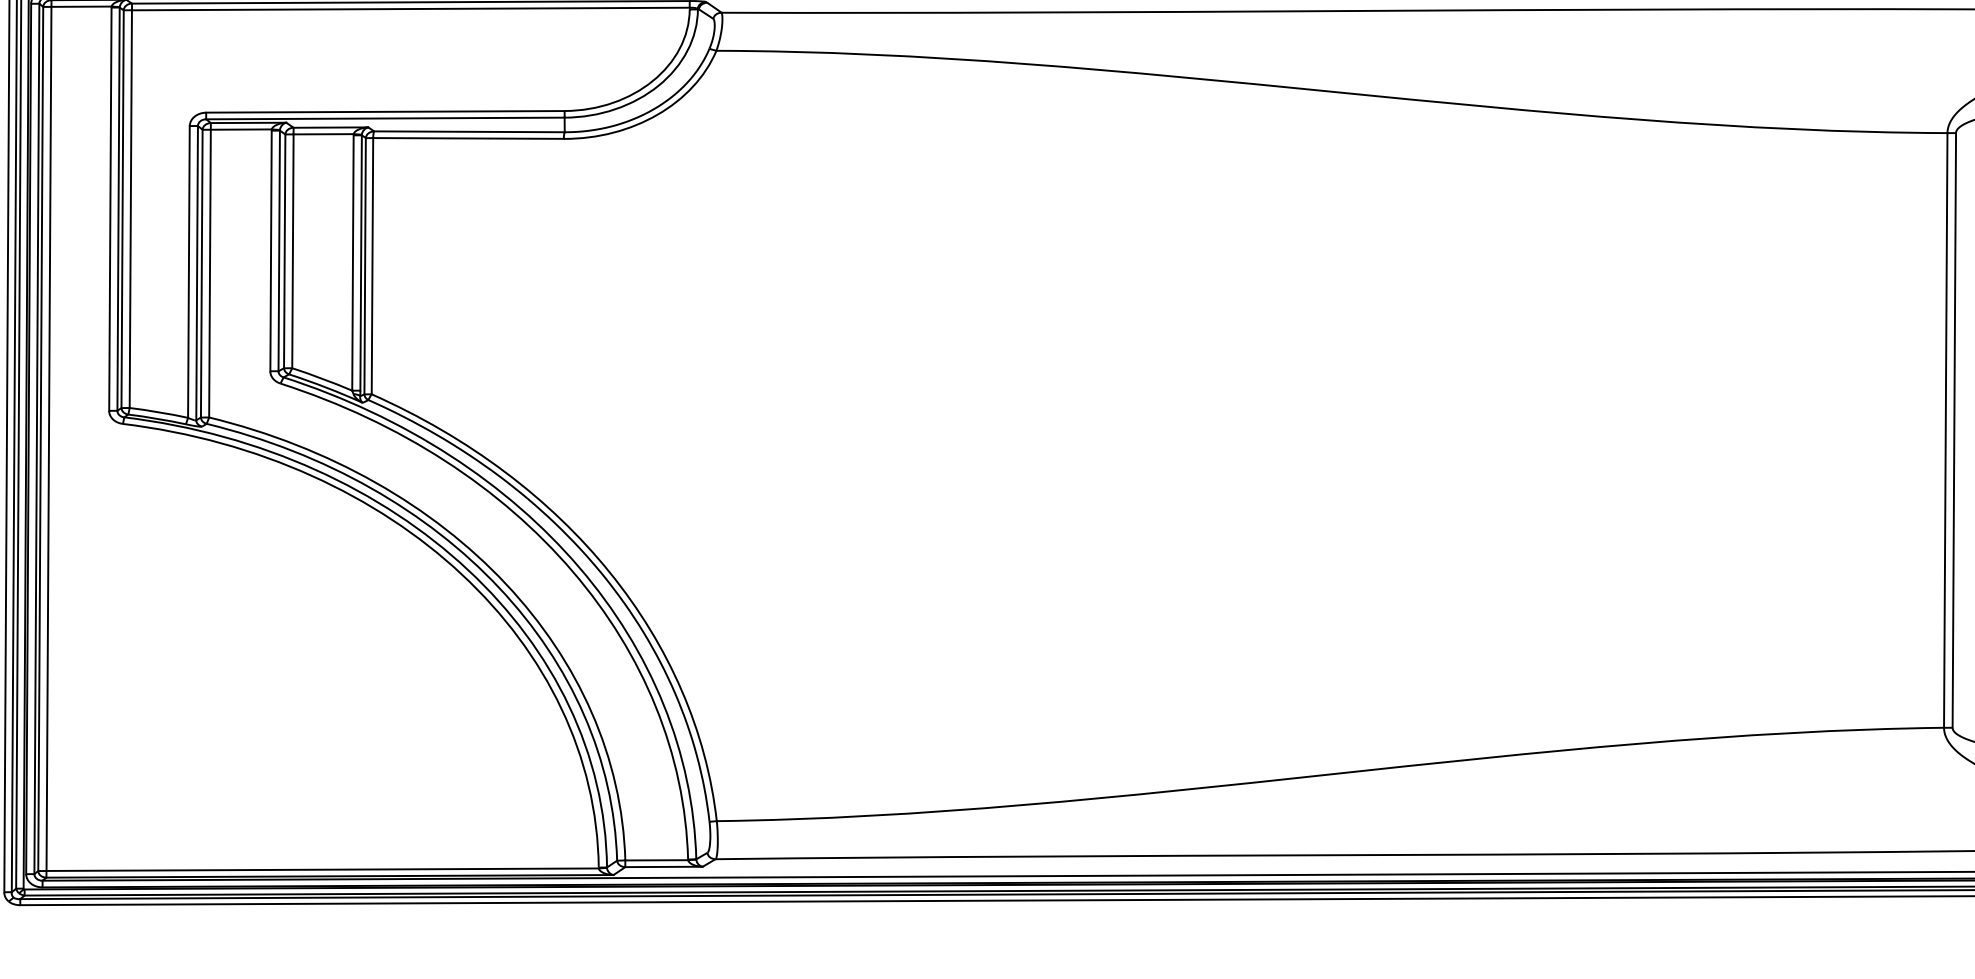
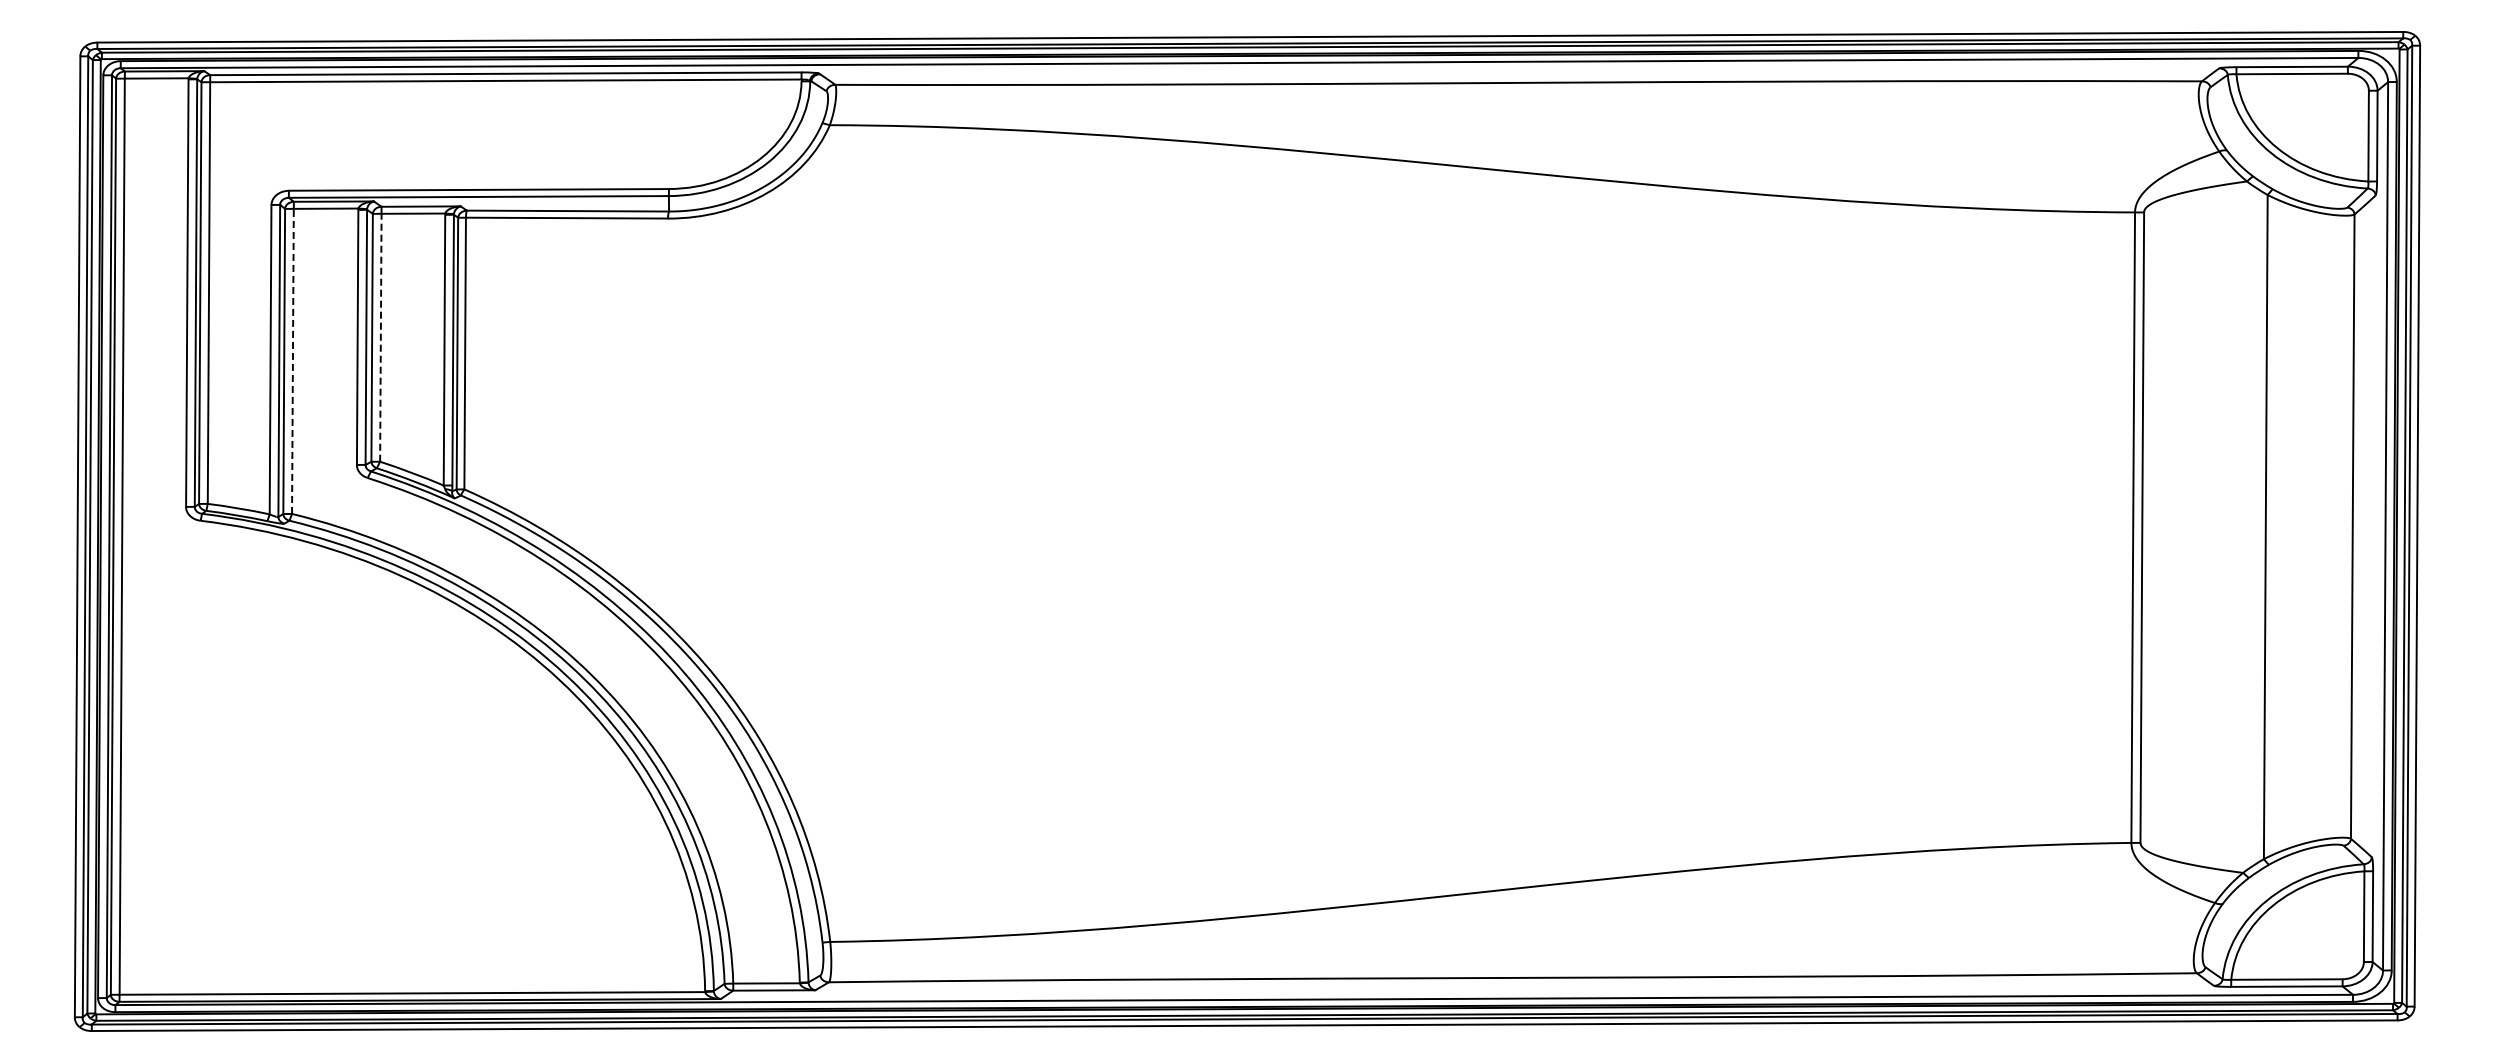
line: (292, 251) -> (380, 337), solid -> dashed
line: (209, 273) -> (292, 361), solid -> dashed

